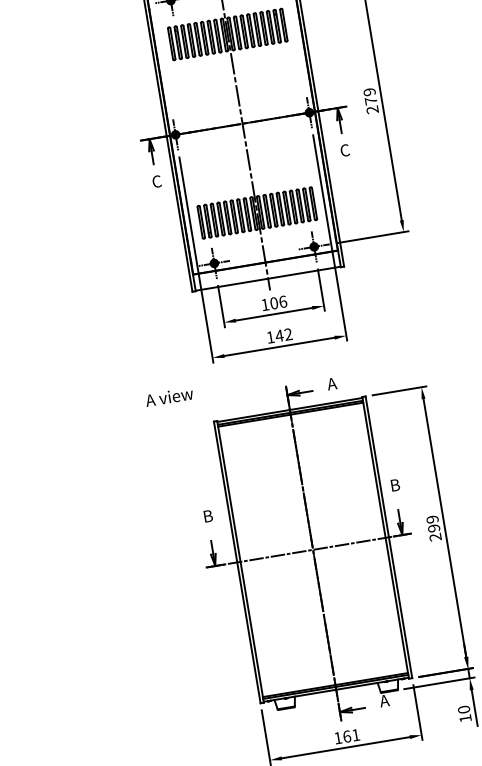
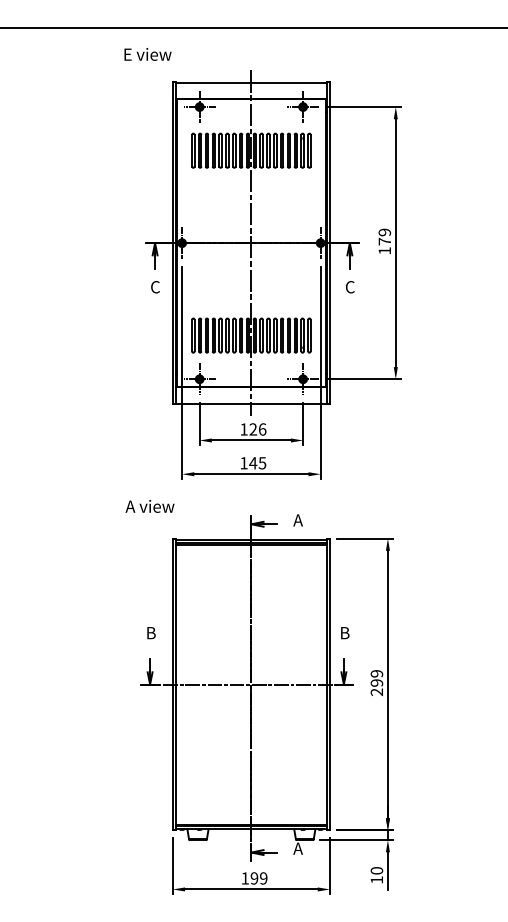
text: (372, 109) -> (384, 250), 279 -> 179
text: (274, 303) -> (253, 429), 106 -> 126
text: (288, 334) -> (262, 463), 142 -> 145
text: (168, 397) -> (149, 506), moved
text: (350, 736) -> (258, 878), 161 -> 199

